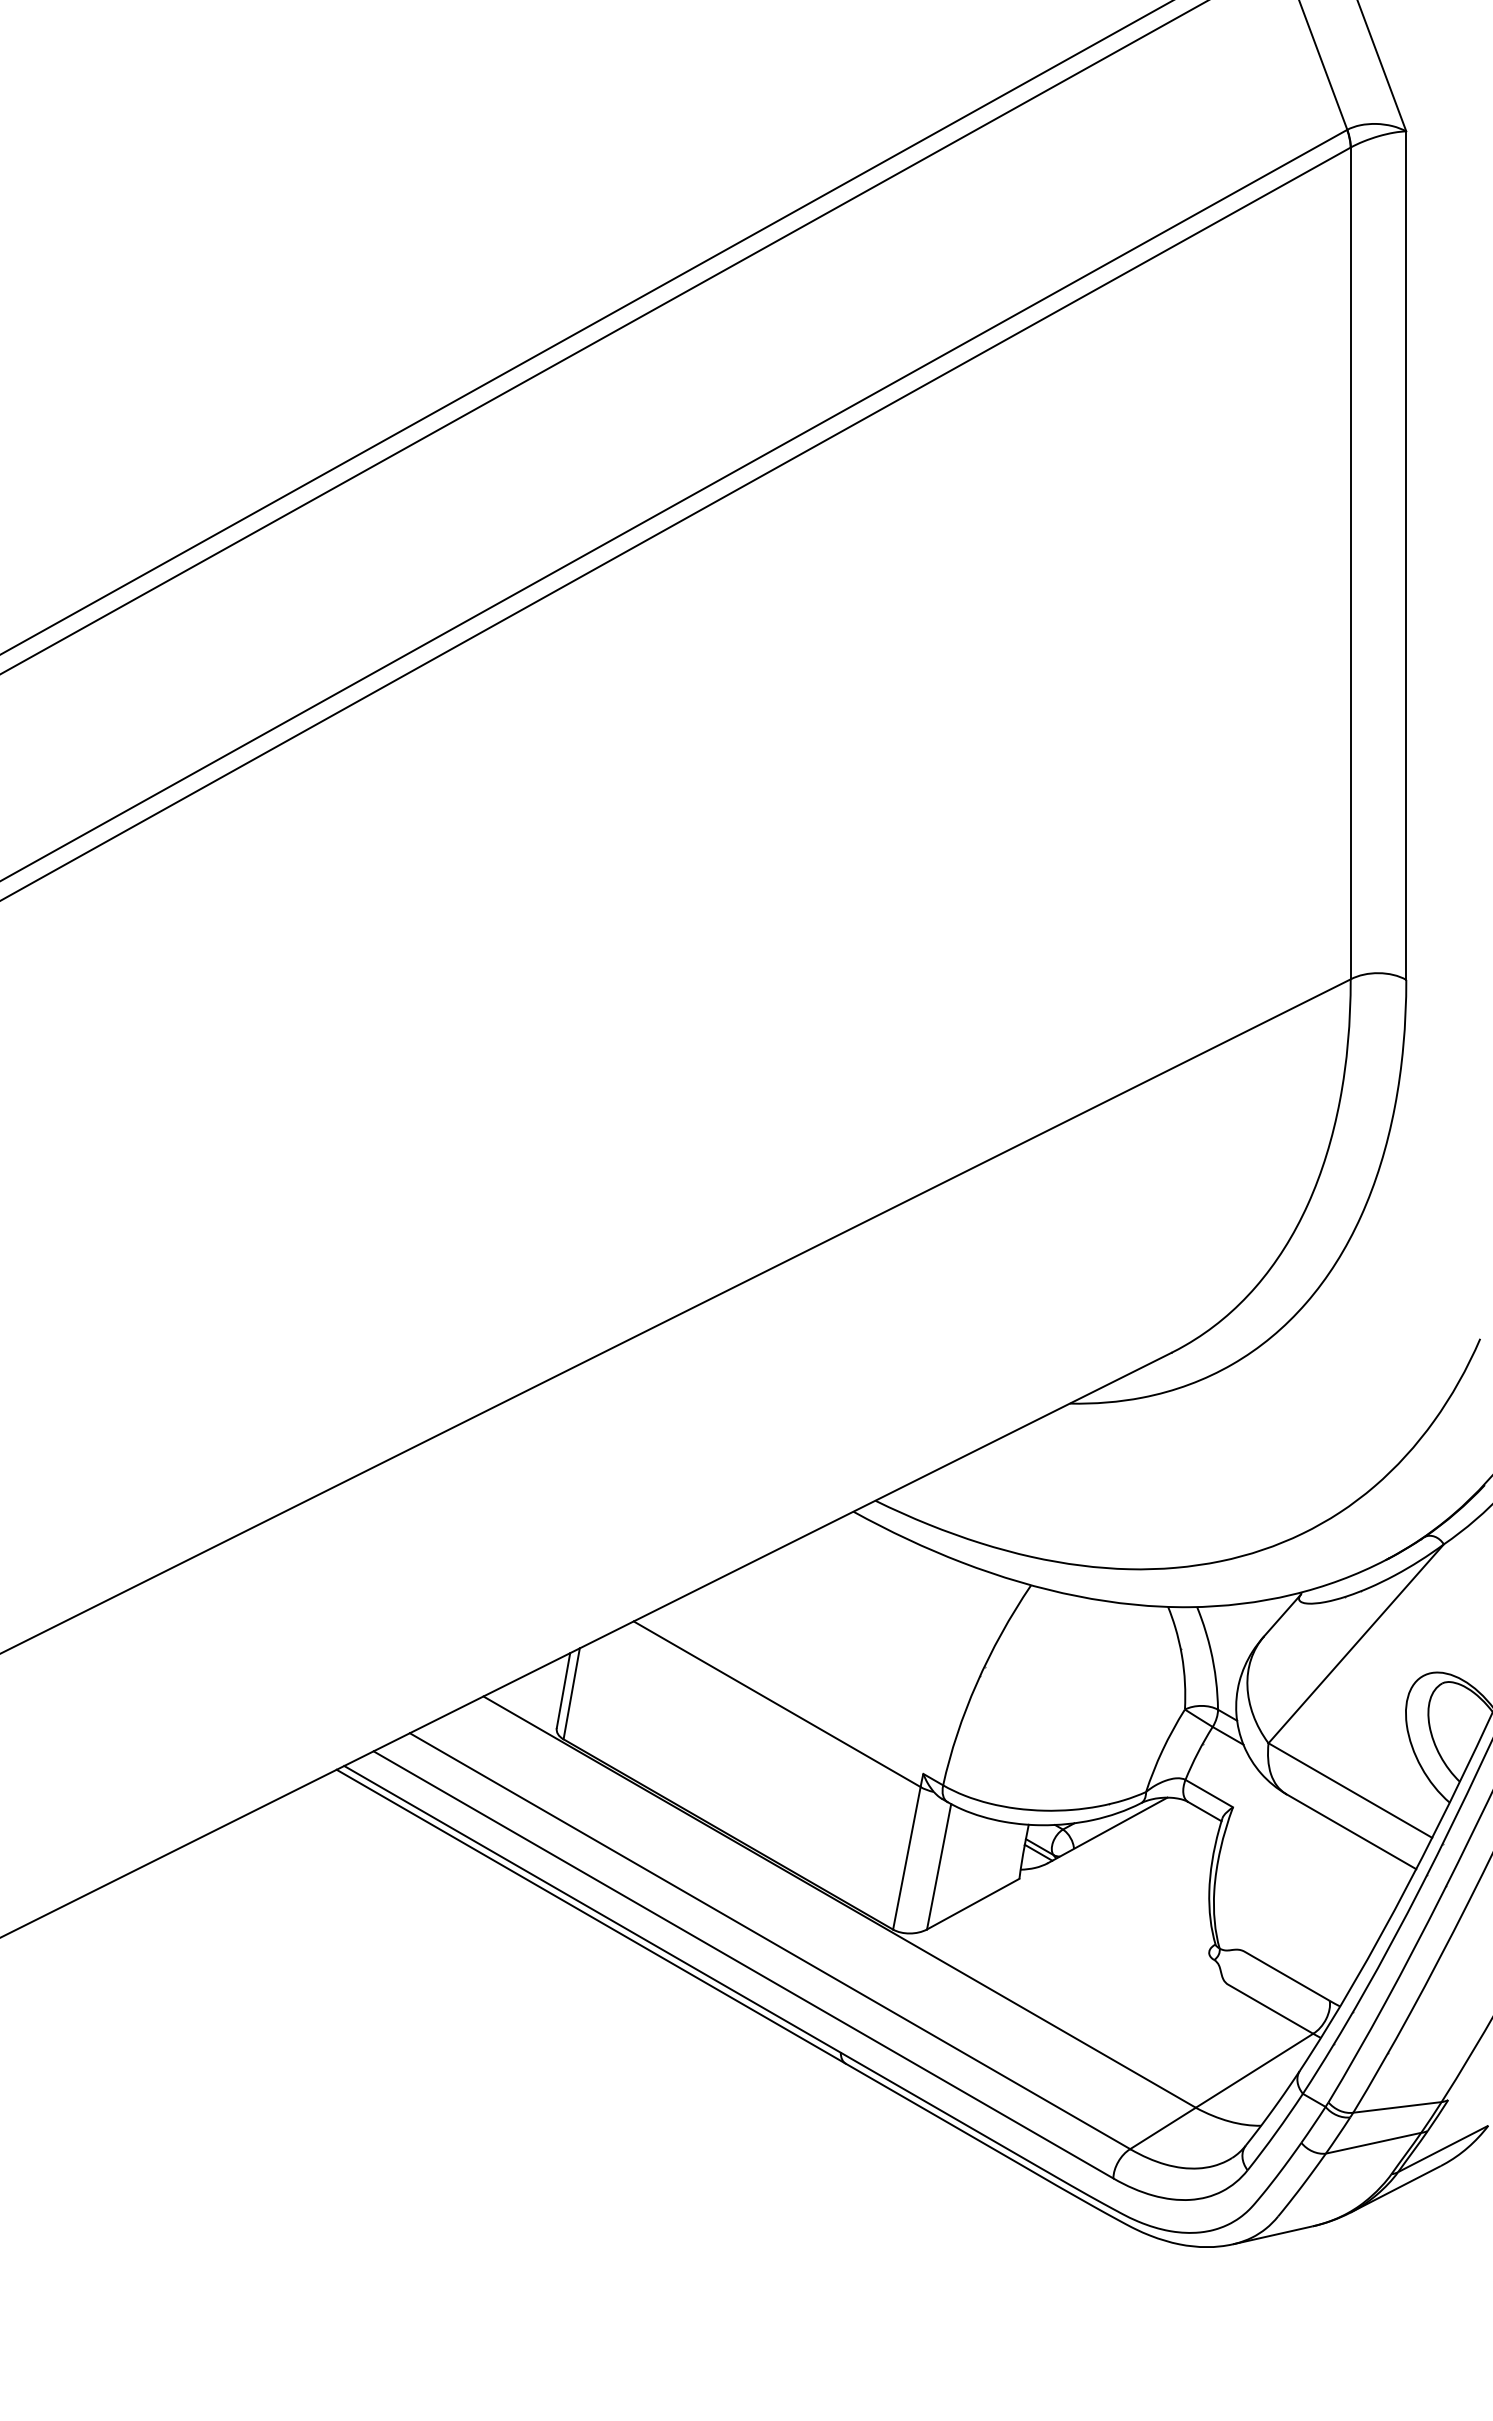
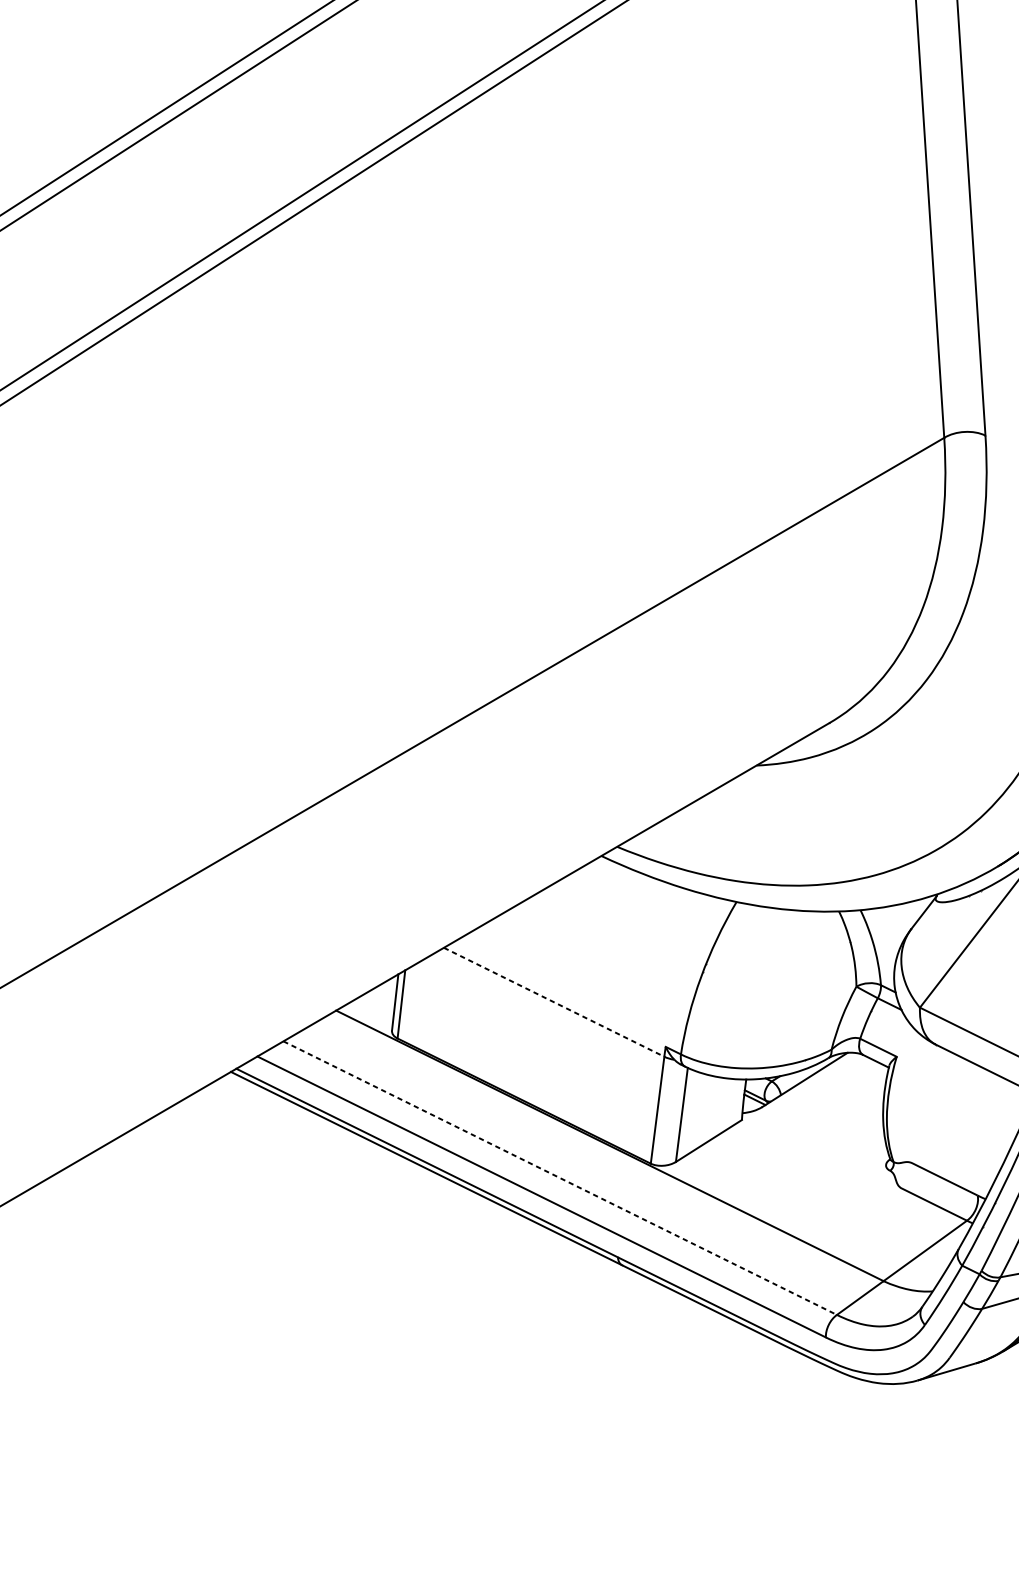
line: (777, 1704) -> (554, 1002), solid -> dashed
line: (770, 1941) -> (560, 1178), solid -> dashed

